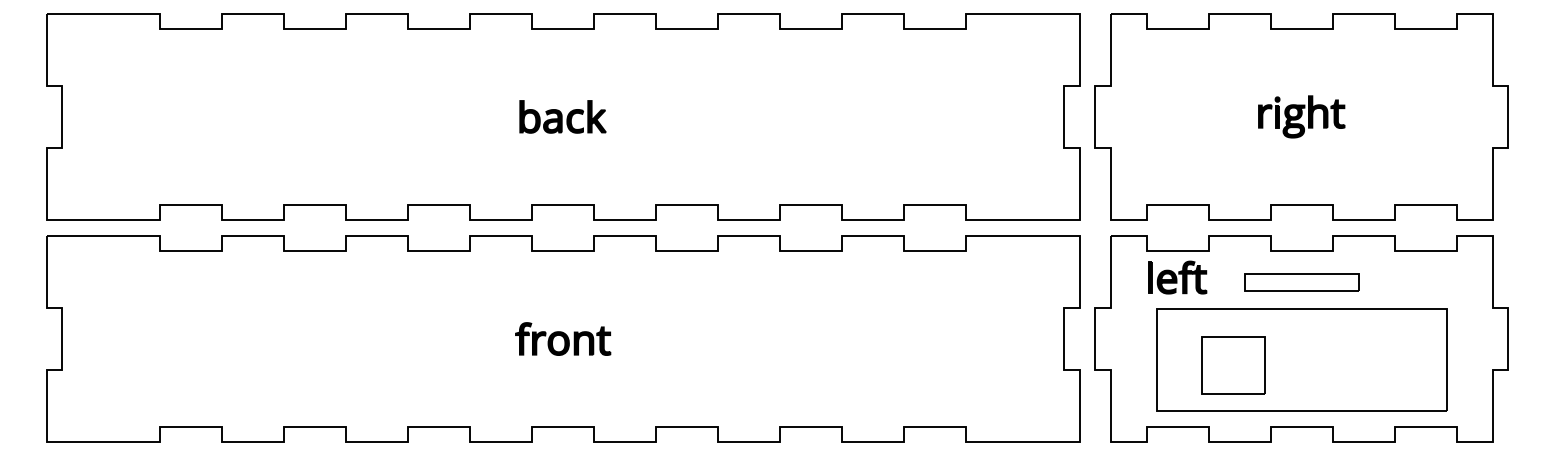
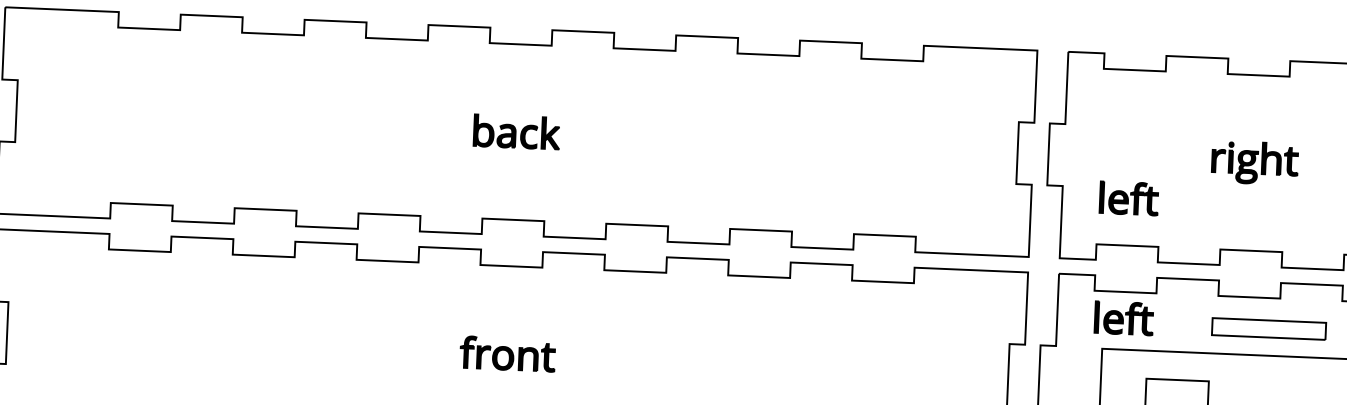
part: (1177, 157) -> (1129, 198), added
part: (1301, 282) -> (1268, 329), moved

